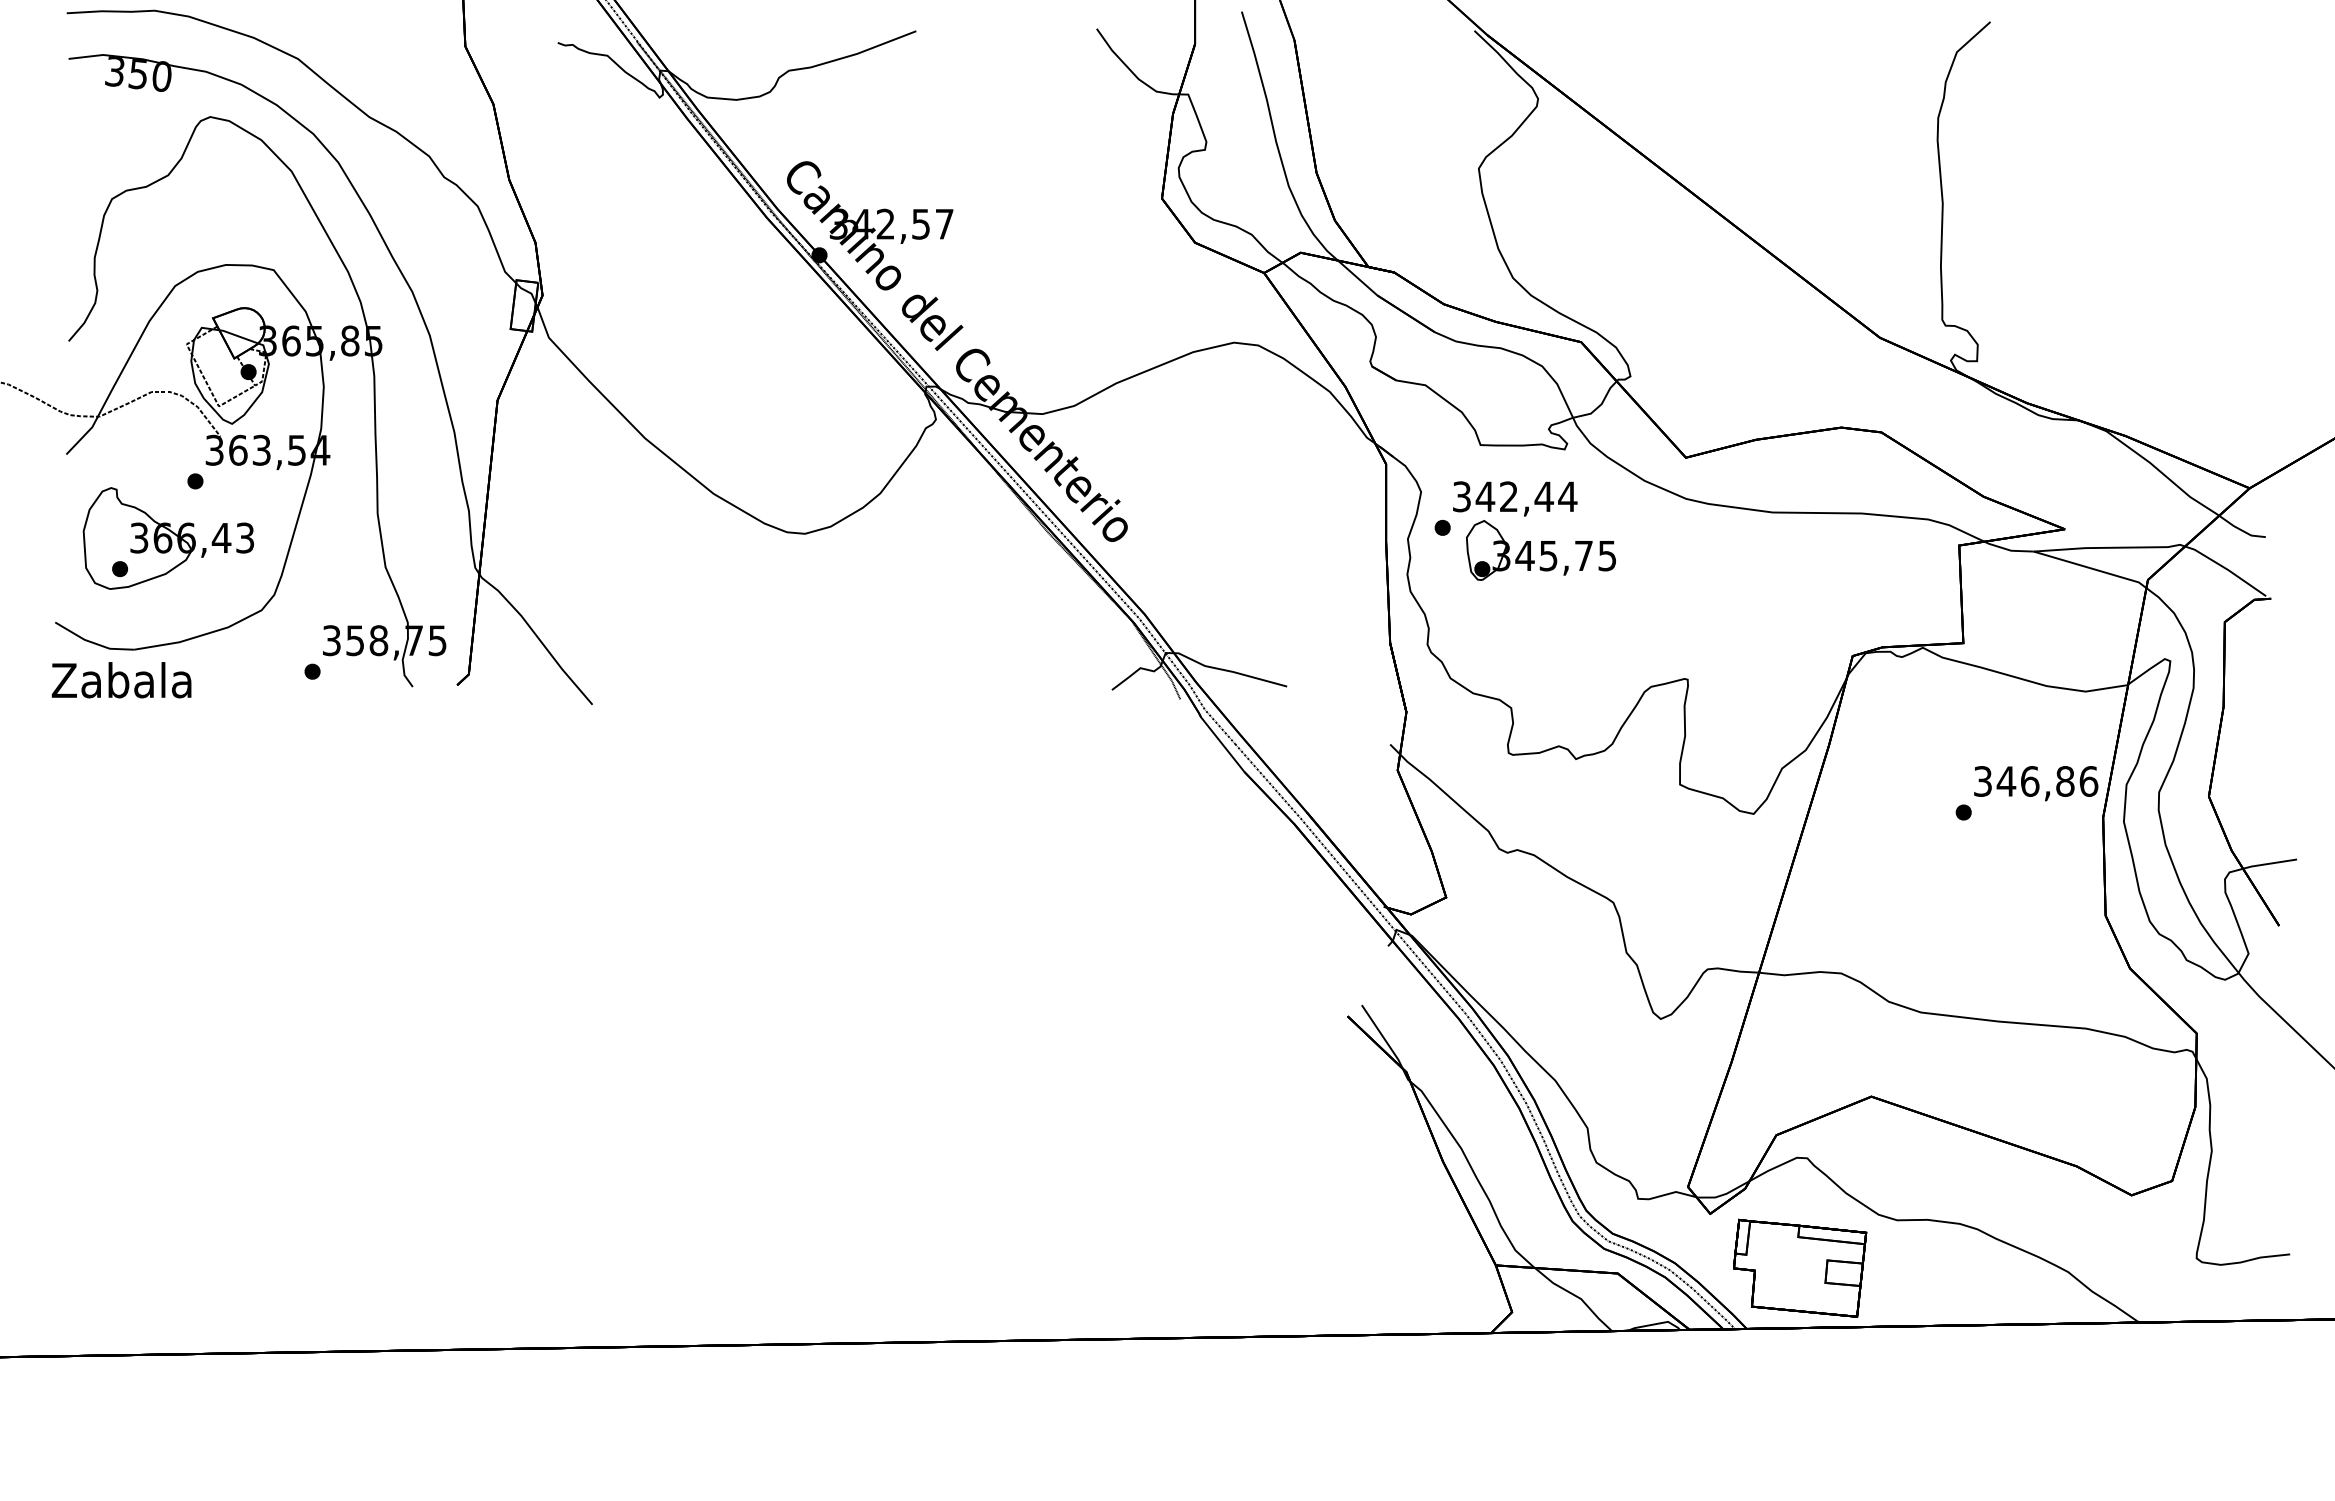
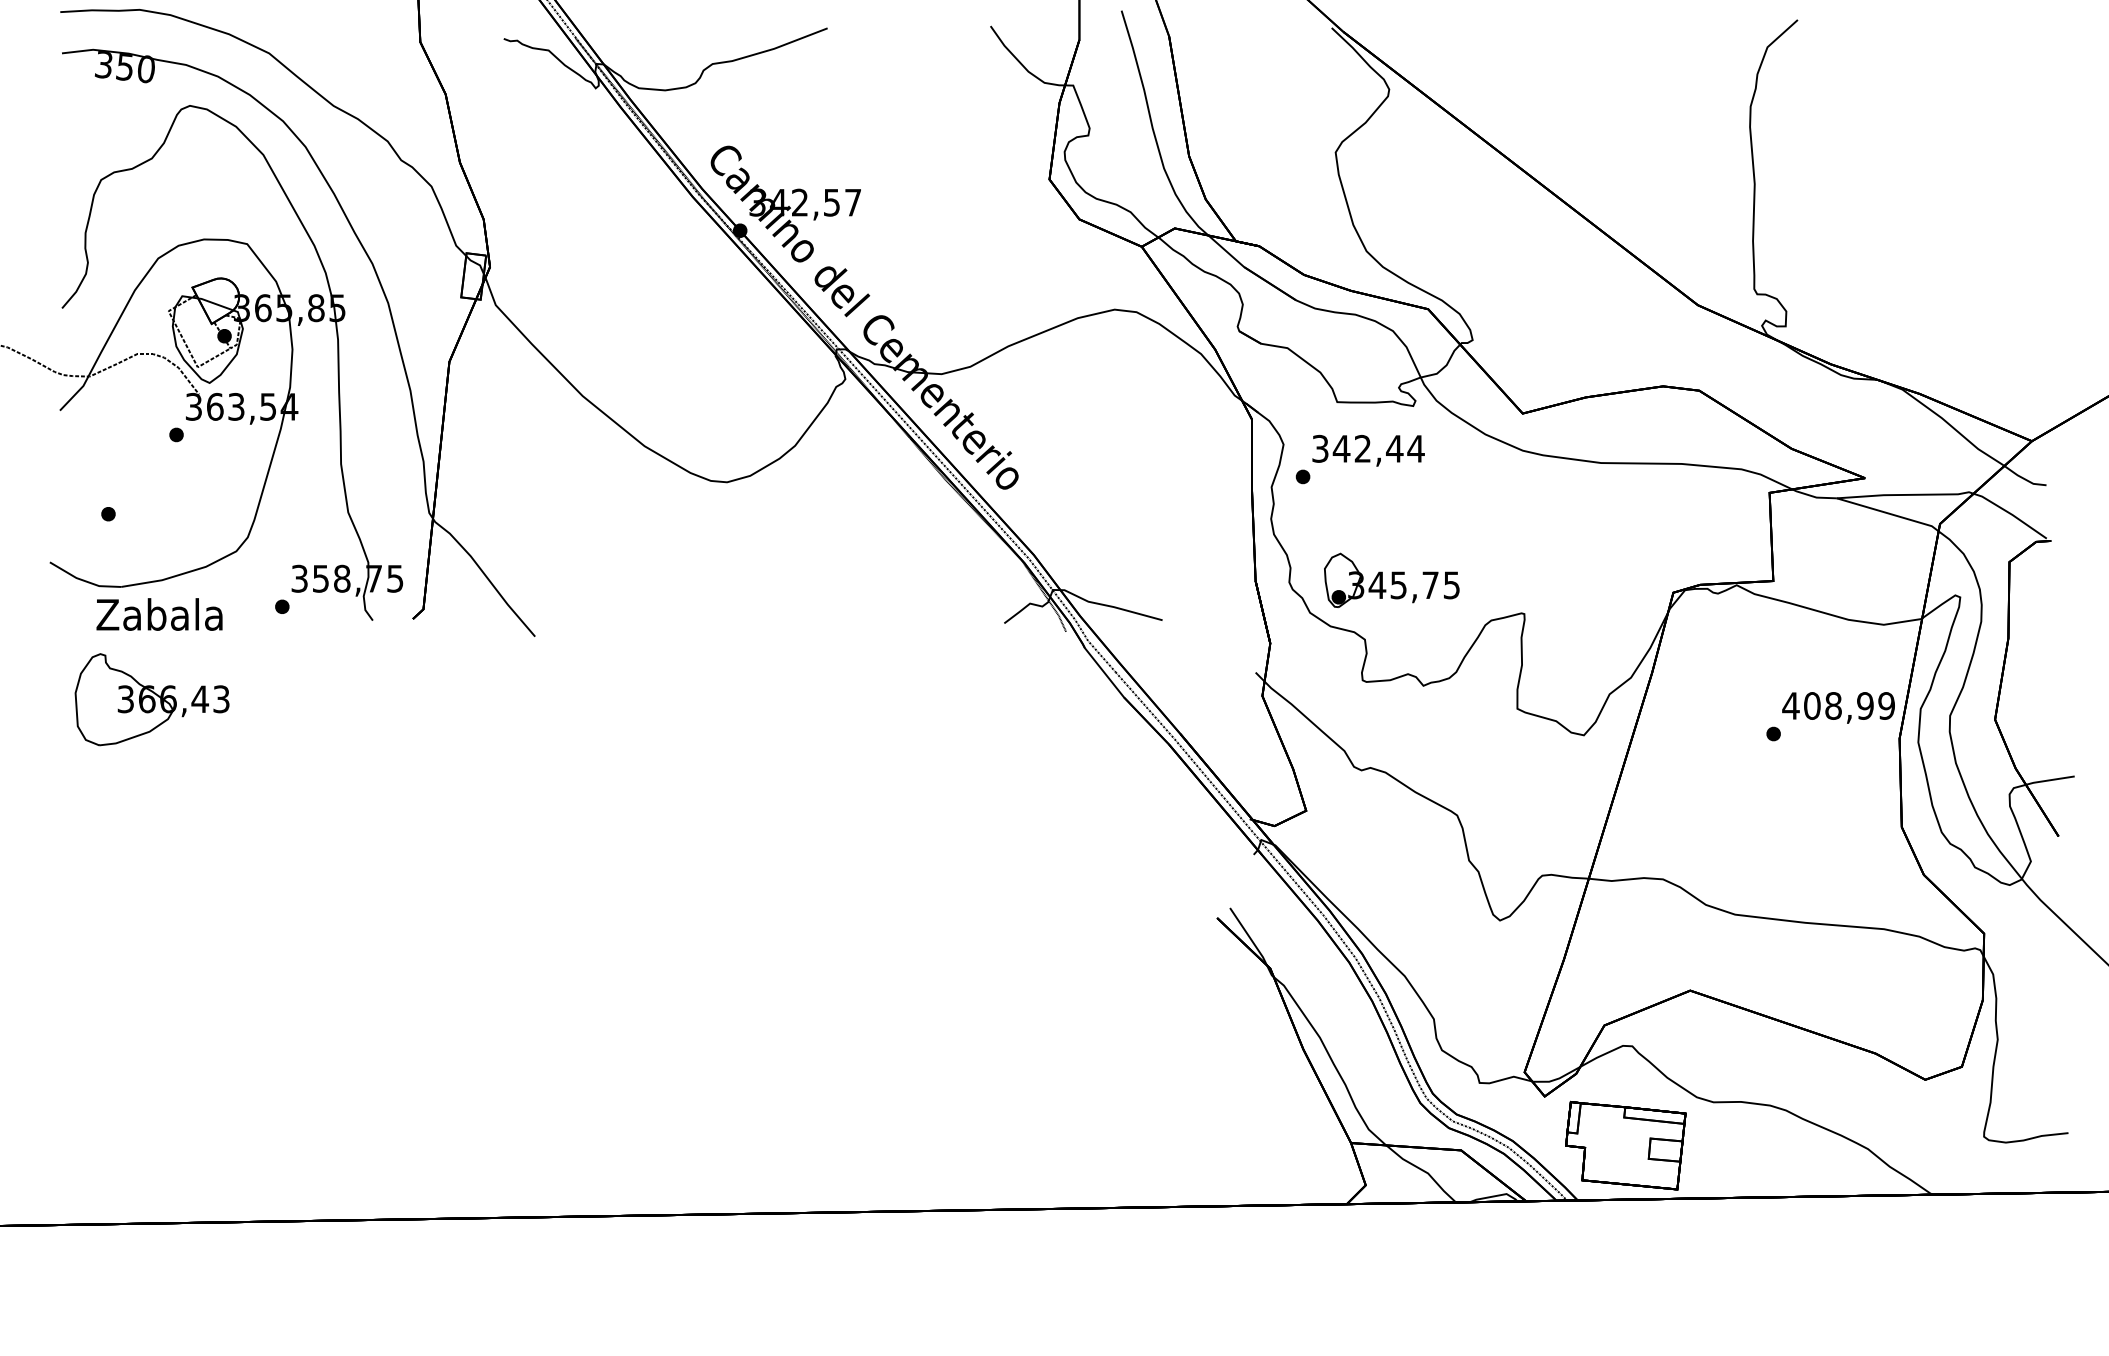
part: (168, 538) -> (152, 699), moved
part: (1540, 550) -> (1391, 580), moved
text: (121, 680) -> (159, 614), moved
text: (2035, 781) -> (1838, 705), 346,86 -> 408,99

